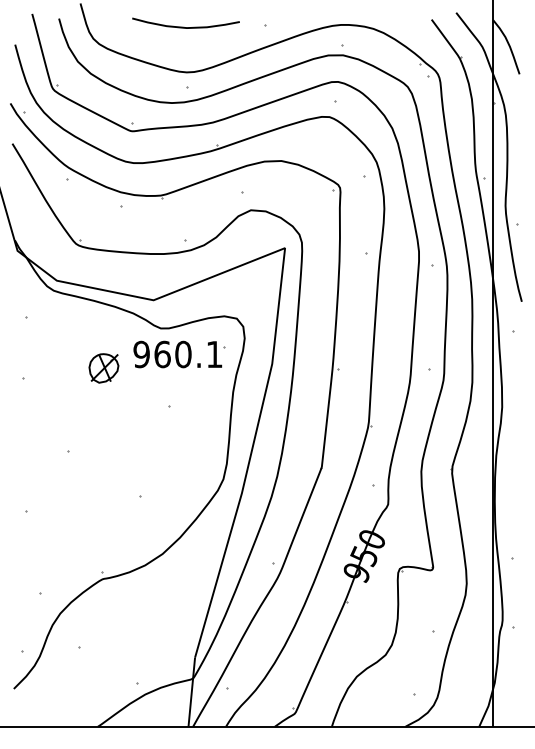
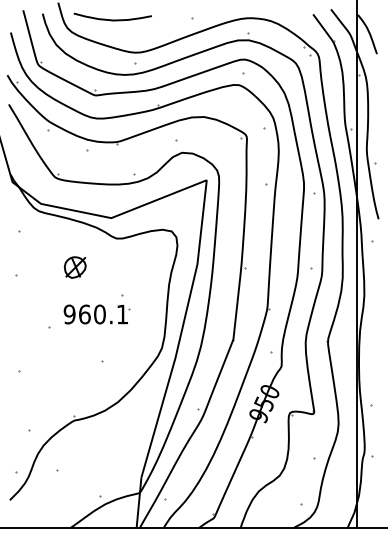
curve: (185, 26) -> (112, 19), moved
part: (178, 354) -> (96, 314), moved

